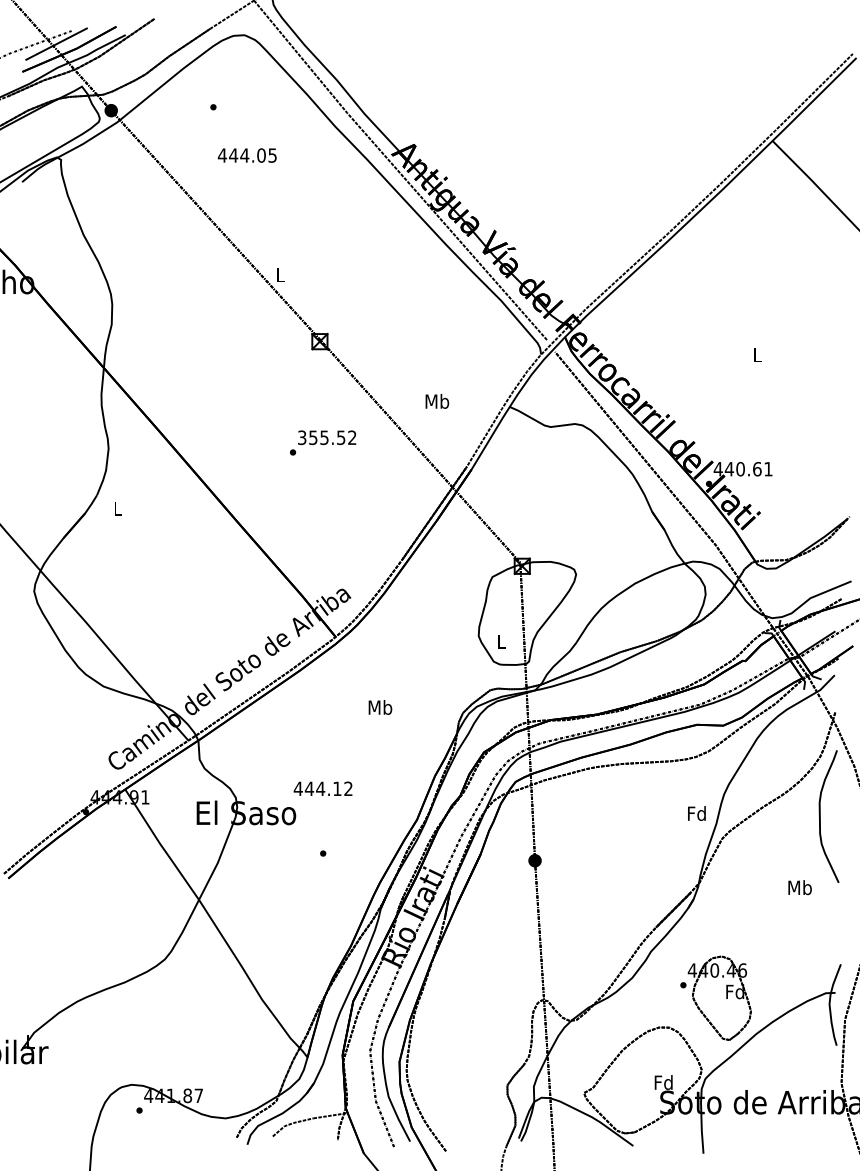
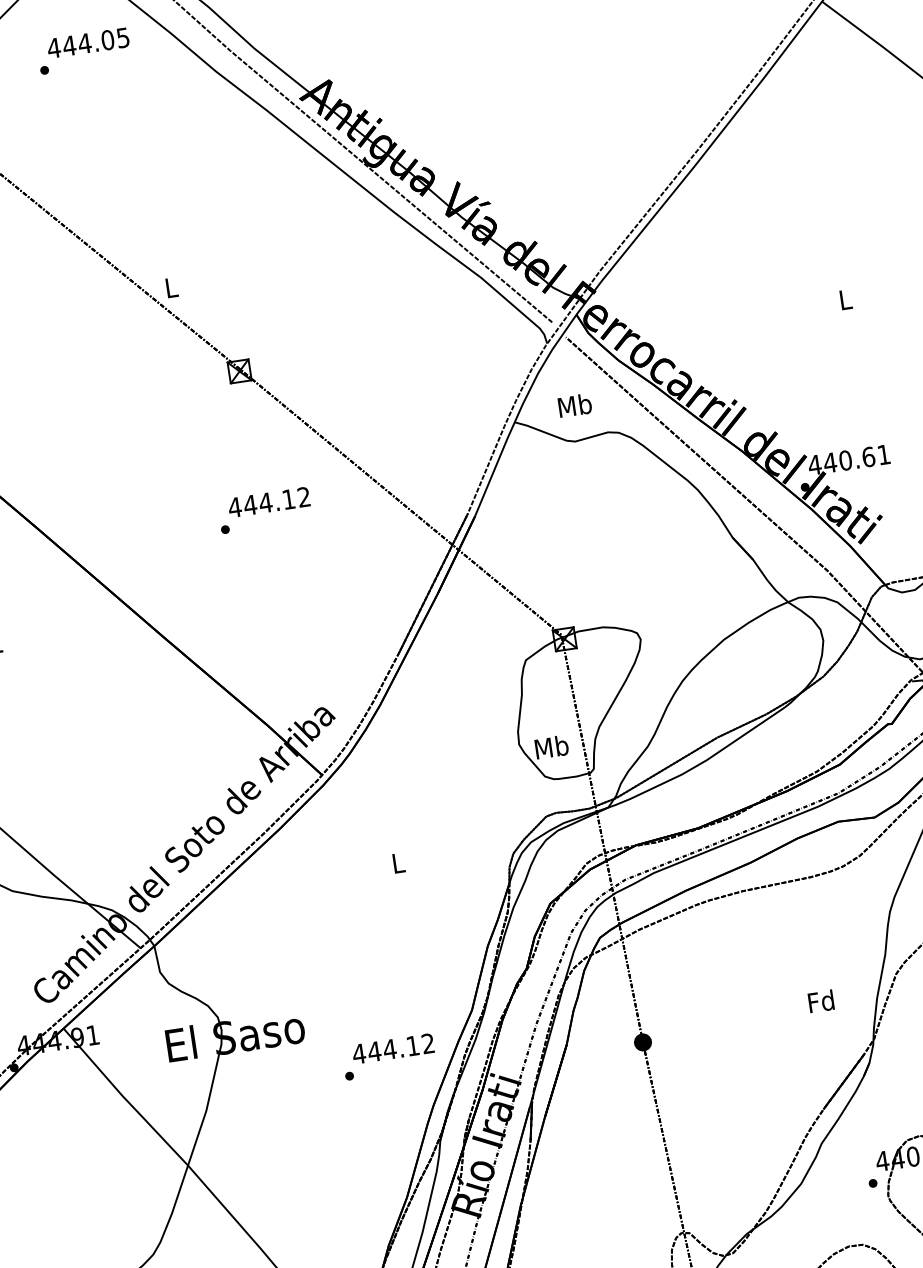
text: (246, 155) -> (87, 43), moved
text: (437, 401) -> (575, 405), moved
text: (321, 437) -> (261, 503), 355.52 -> 444.12
text: (501, 641) -> (551, 747), L -> Mb
text: (380, 707) -> (398, 863), Mb -> L
text: (322, 788) -> (392, 1048), moved
text: (696, 813) -> (820, 1001), moved

